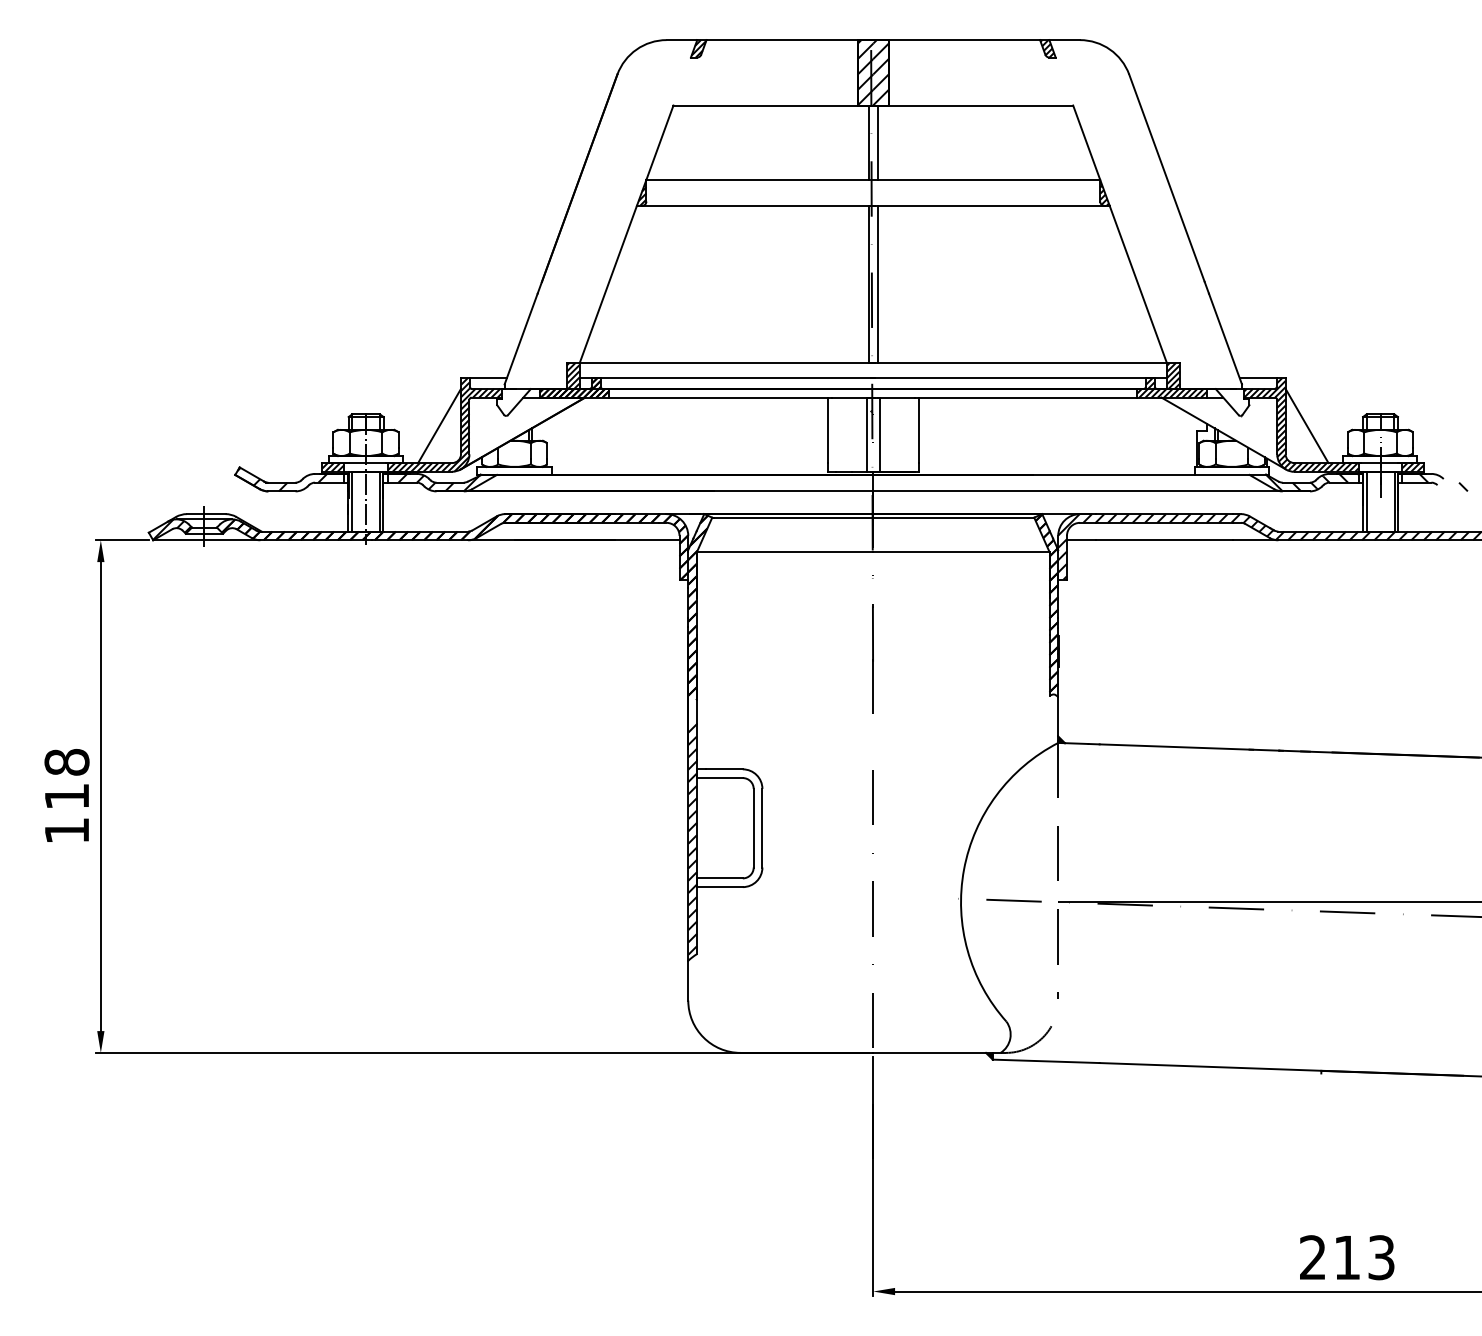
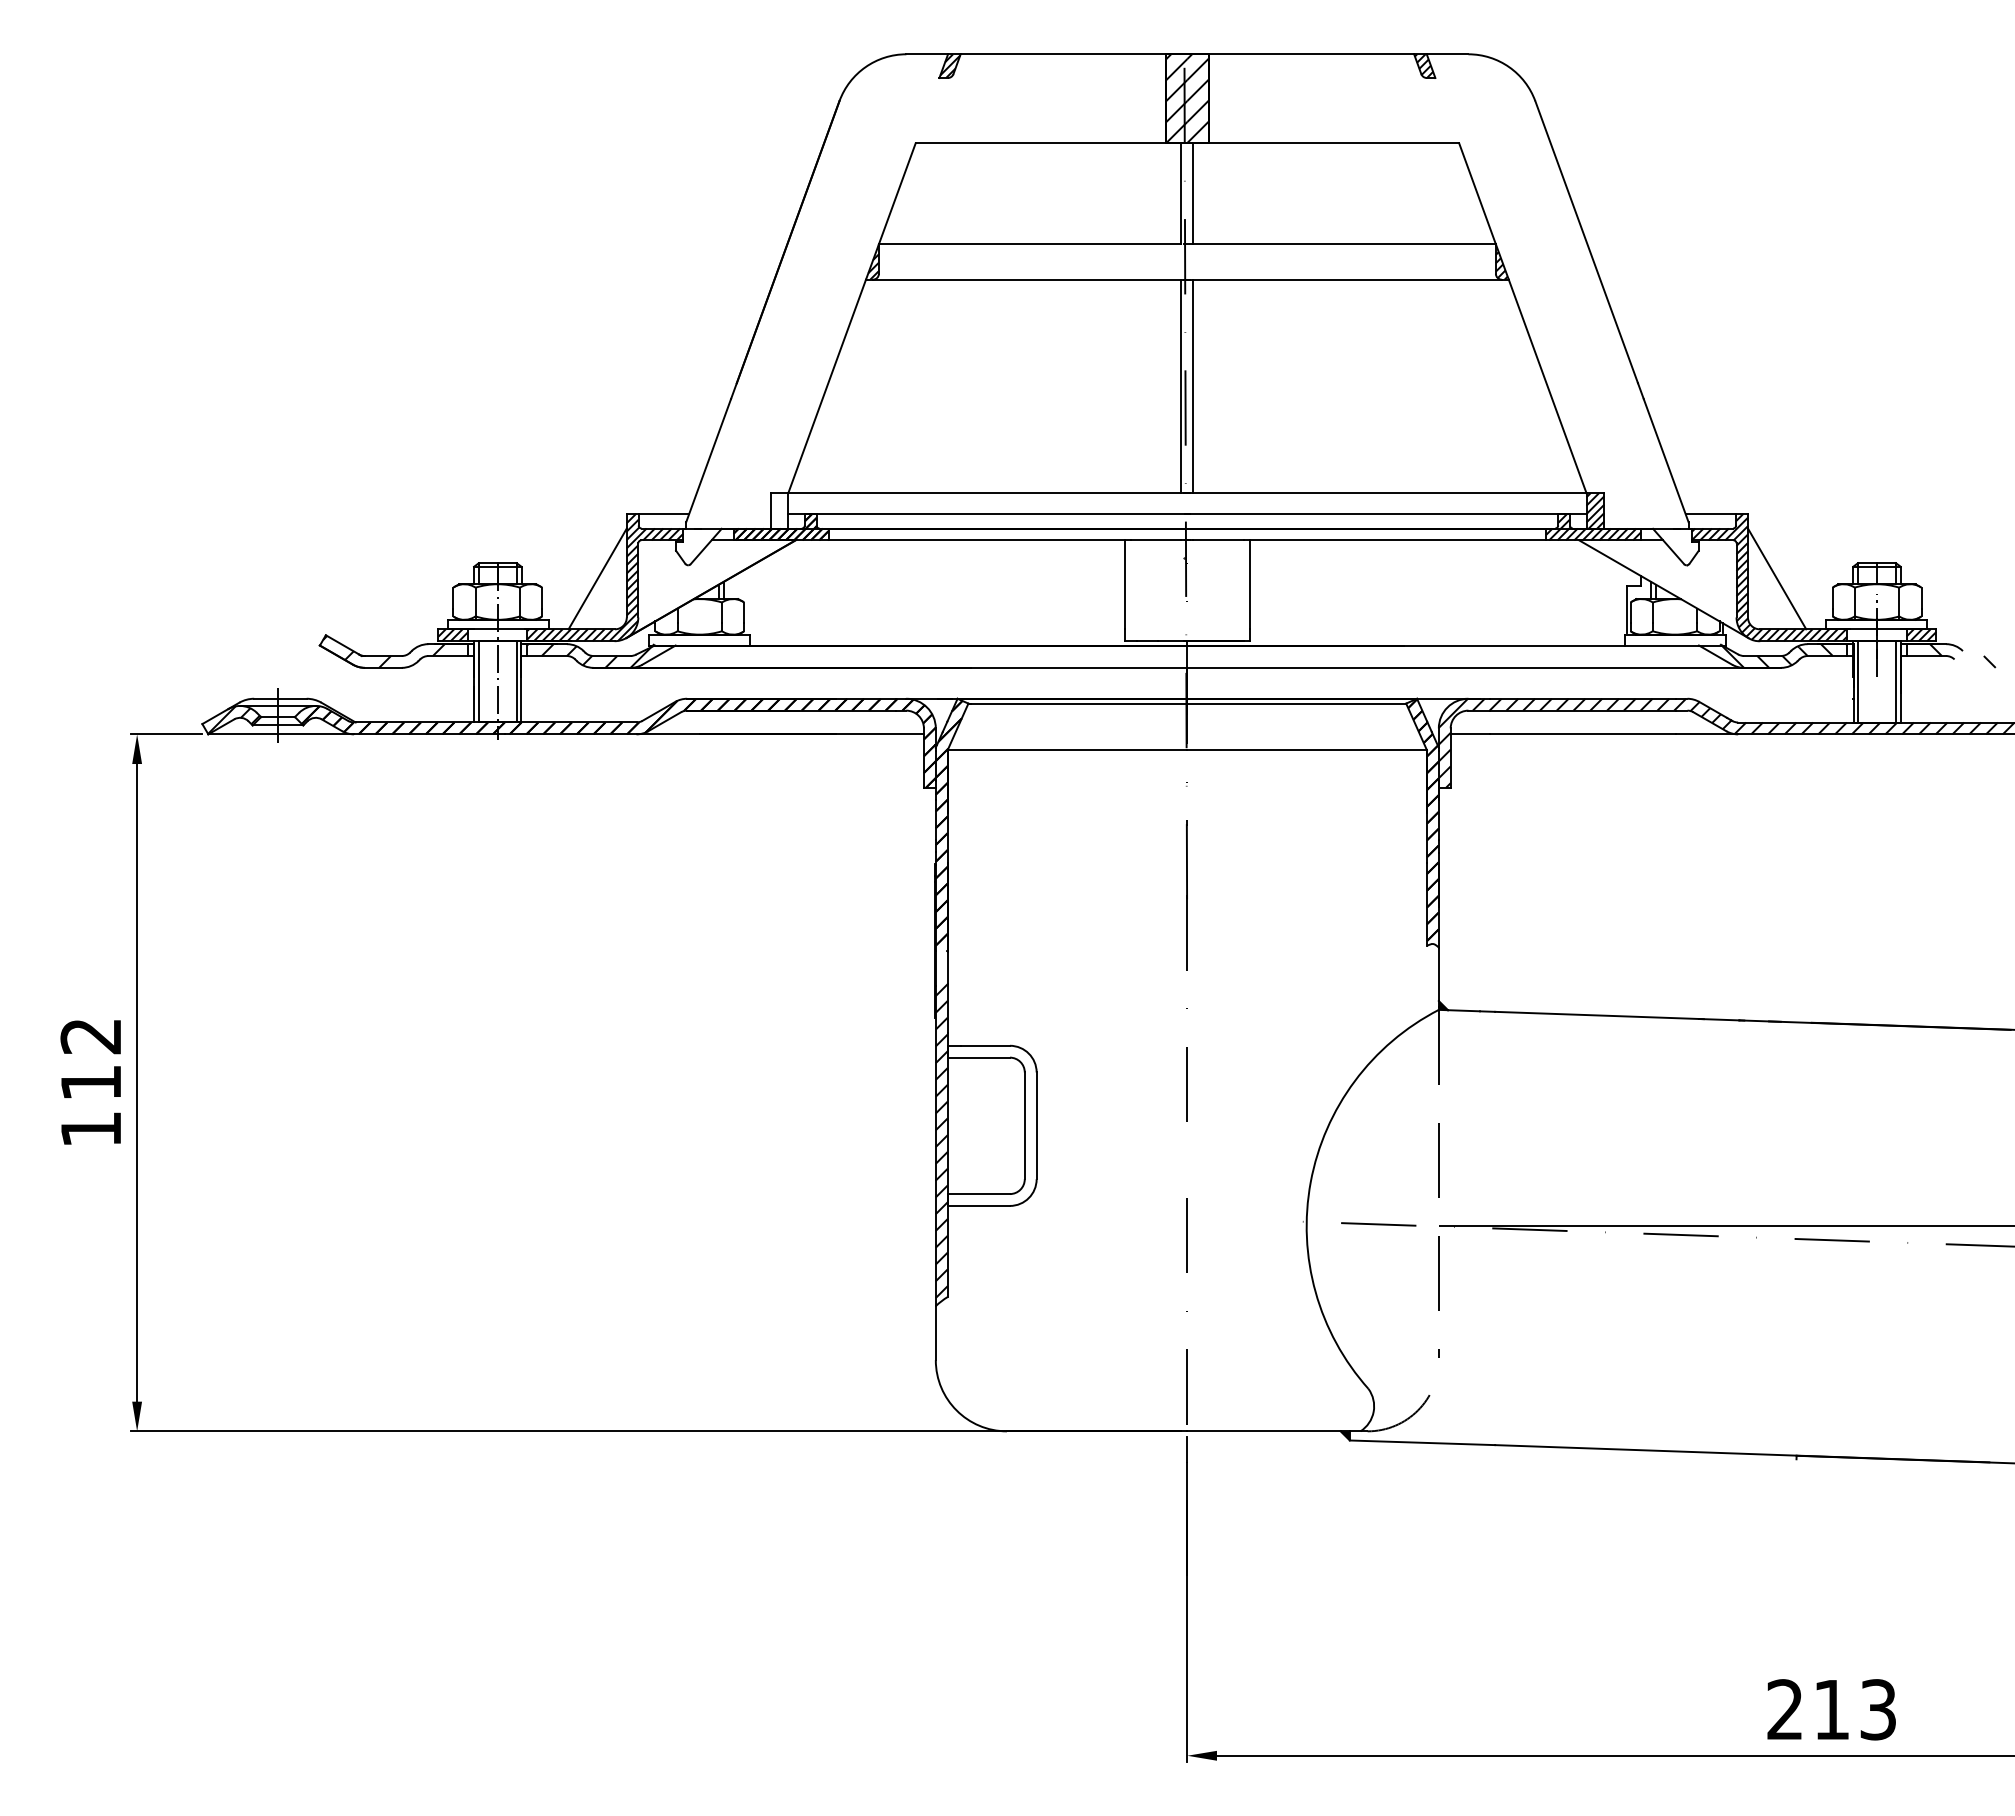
hatch: (573, 375) -> (779, 510), removed
line: (866, 434) -> (1178, 590), removed
line: (880, 434) -> (1196, 590), removed
text: (66, 762) -> (90, 1036), 118 -> 112

